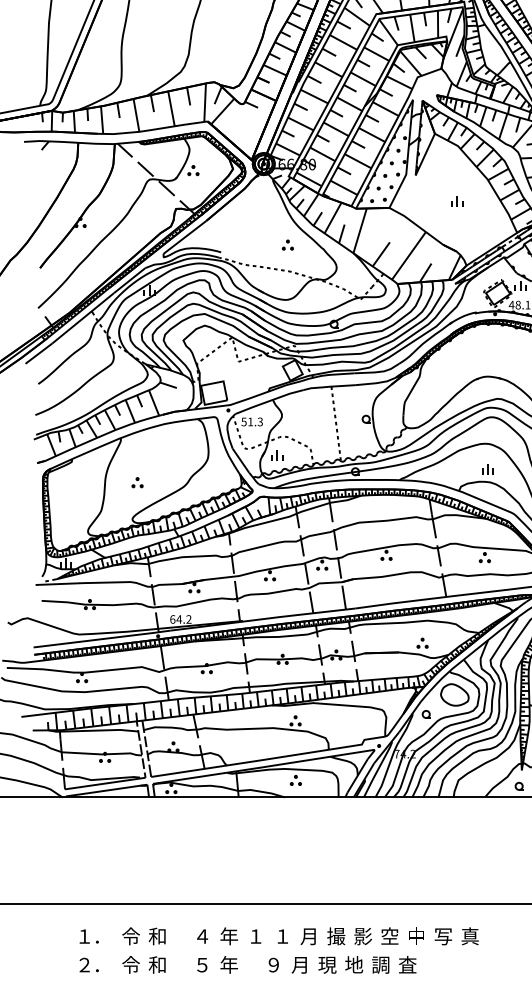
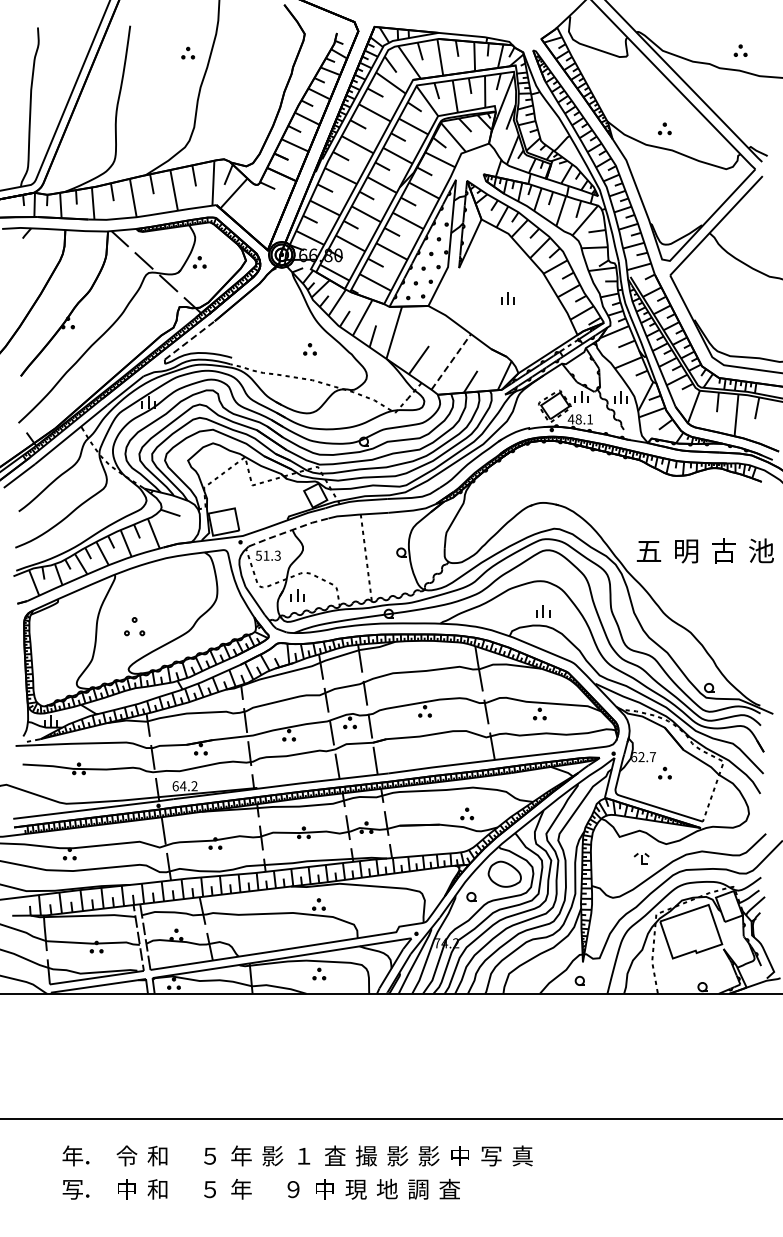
line: (184, 237) -> (189, 340), solid -> dashed
line: (409, 255) -> (451, 361), solid -> dashed
line: (269, 401) -> (288, 531), solid -> dashed
part: (137, 482) -> (134, 626), size x1.6
text: (84, 935) -> (72, 1155), １ -> 年
text: (202, 935) -> (210, 1155), ４ -> ５
text: (308, 935) -> (334, 1155), 月 -> 査
text: (389, 935) -> (428, 1155), 空 -> 影
text: (255, 936) -> (272, 1156), １ -> 影
text: (130, 964) -> (126, 1188), 令 -> 中
text: (84, 965) -> (72, 1189), ２ -> 写
text: (299, 965) -> (323, 1189), 月 -> 中

